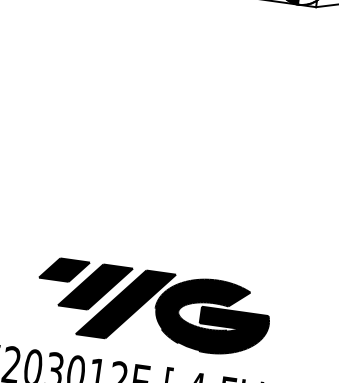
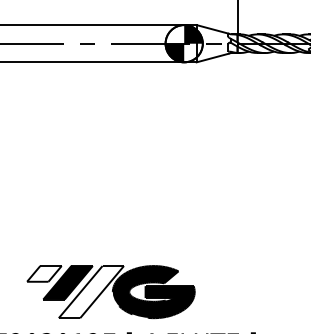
fill: (64, 269) -> (44, 273), removed
fill: (124, 304) -> (90, 292), removed

